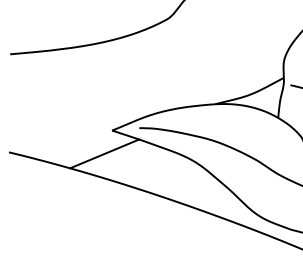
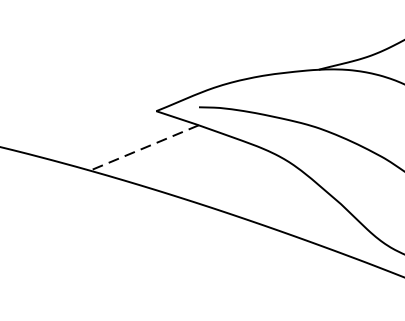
line: (104, 154) -> (144, 148), solid -> dashed

